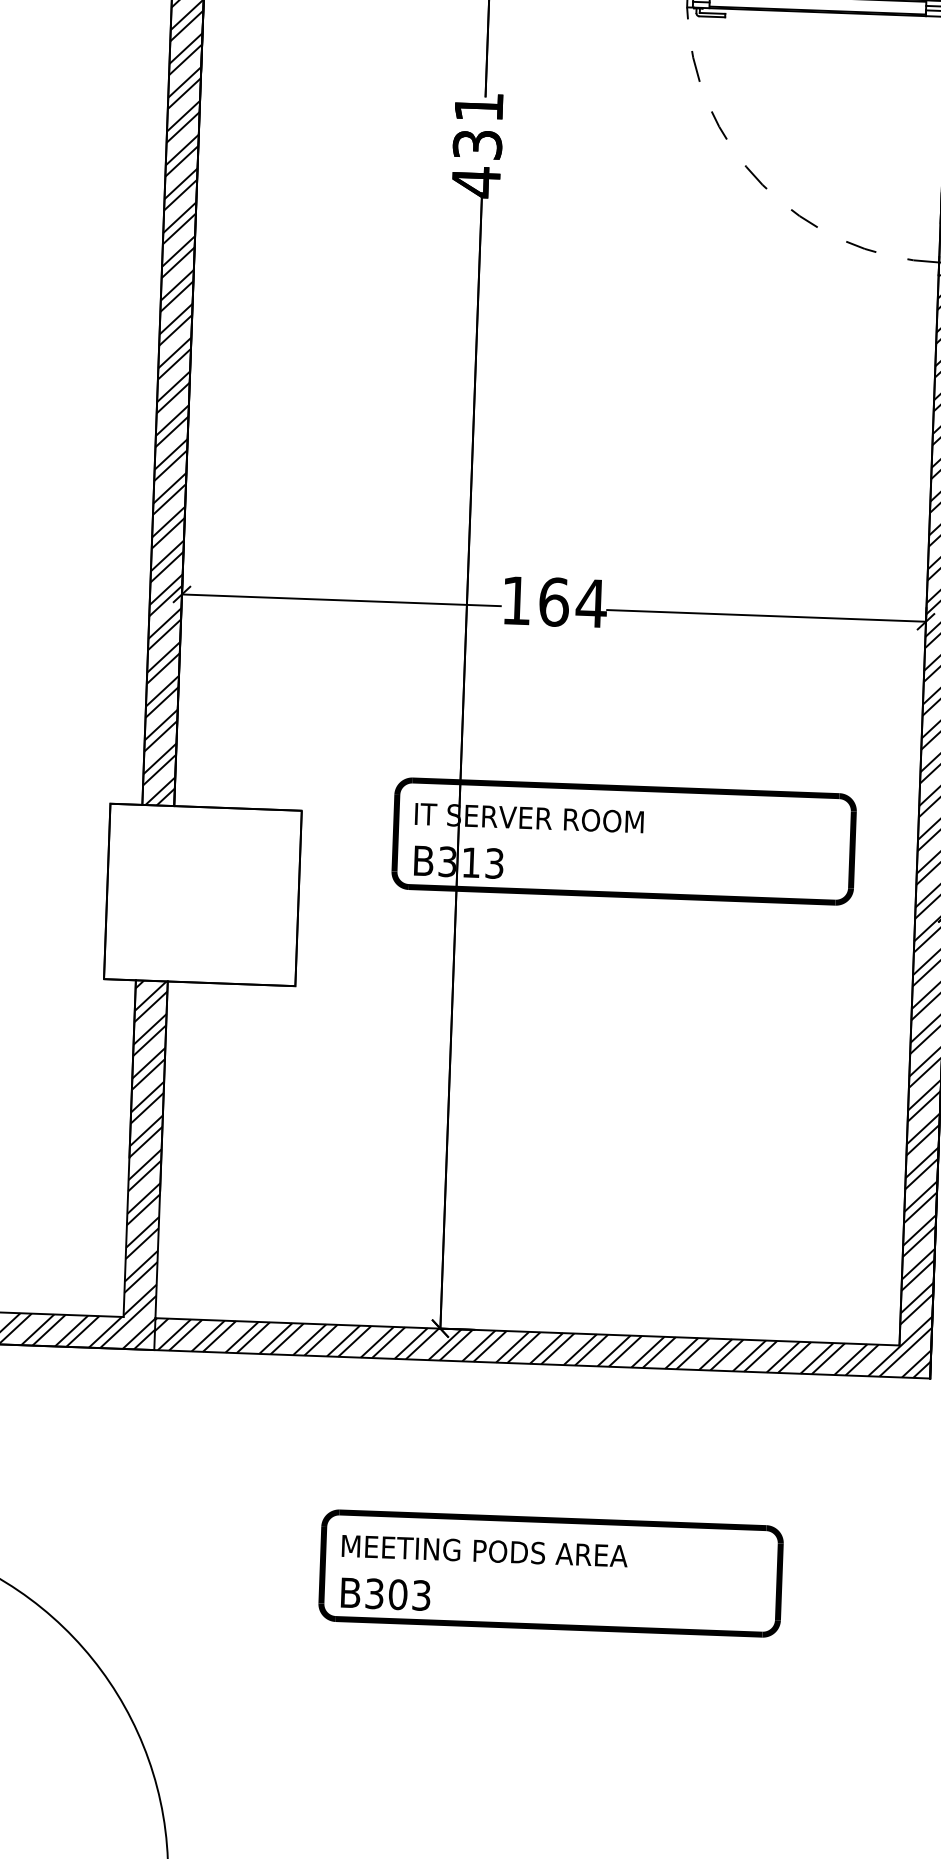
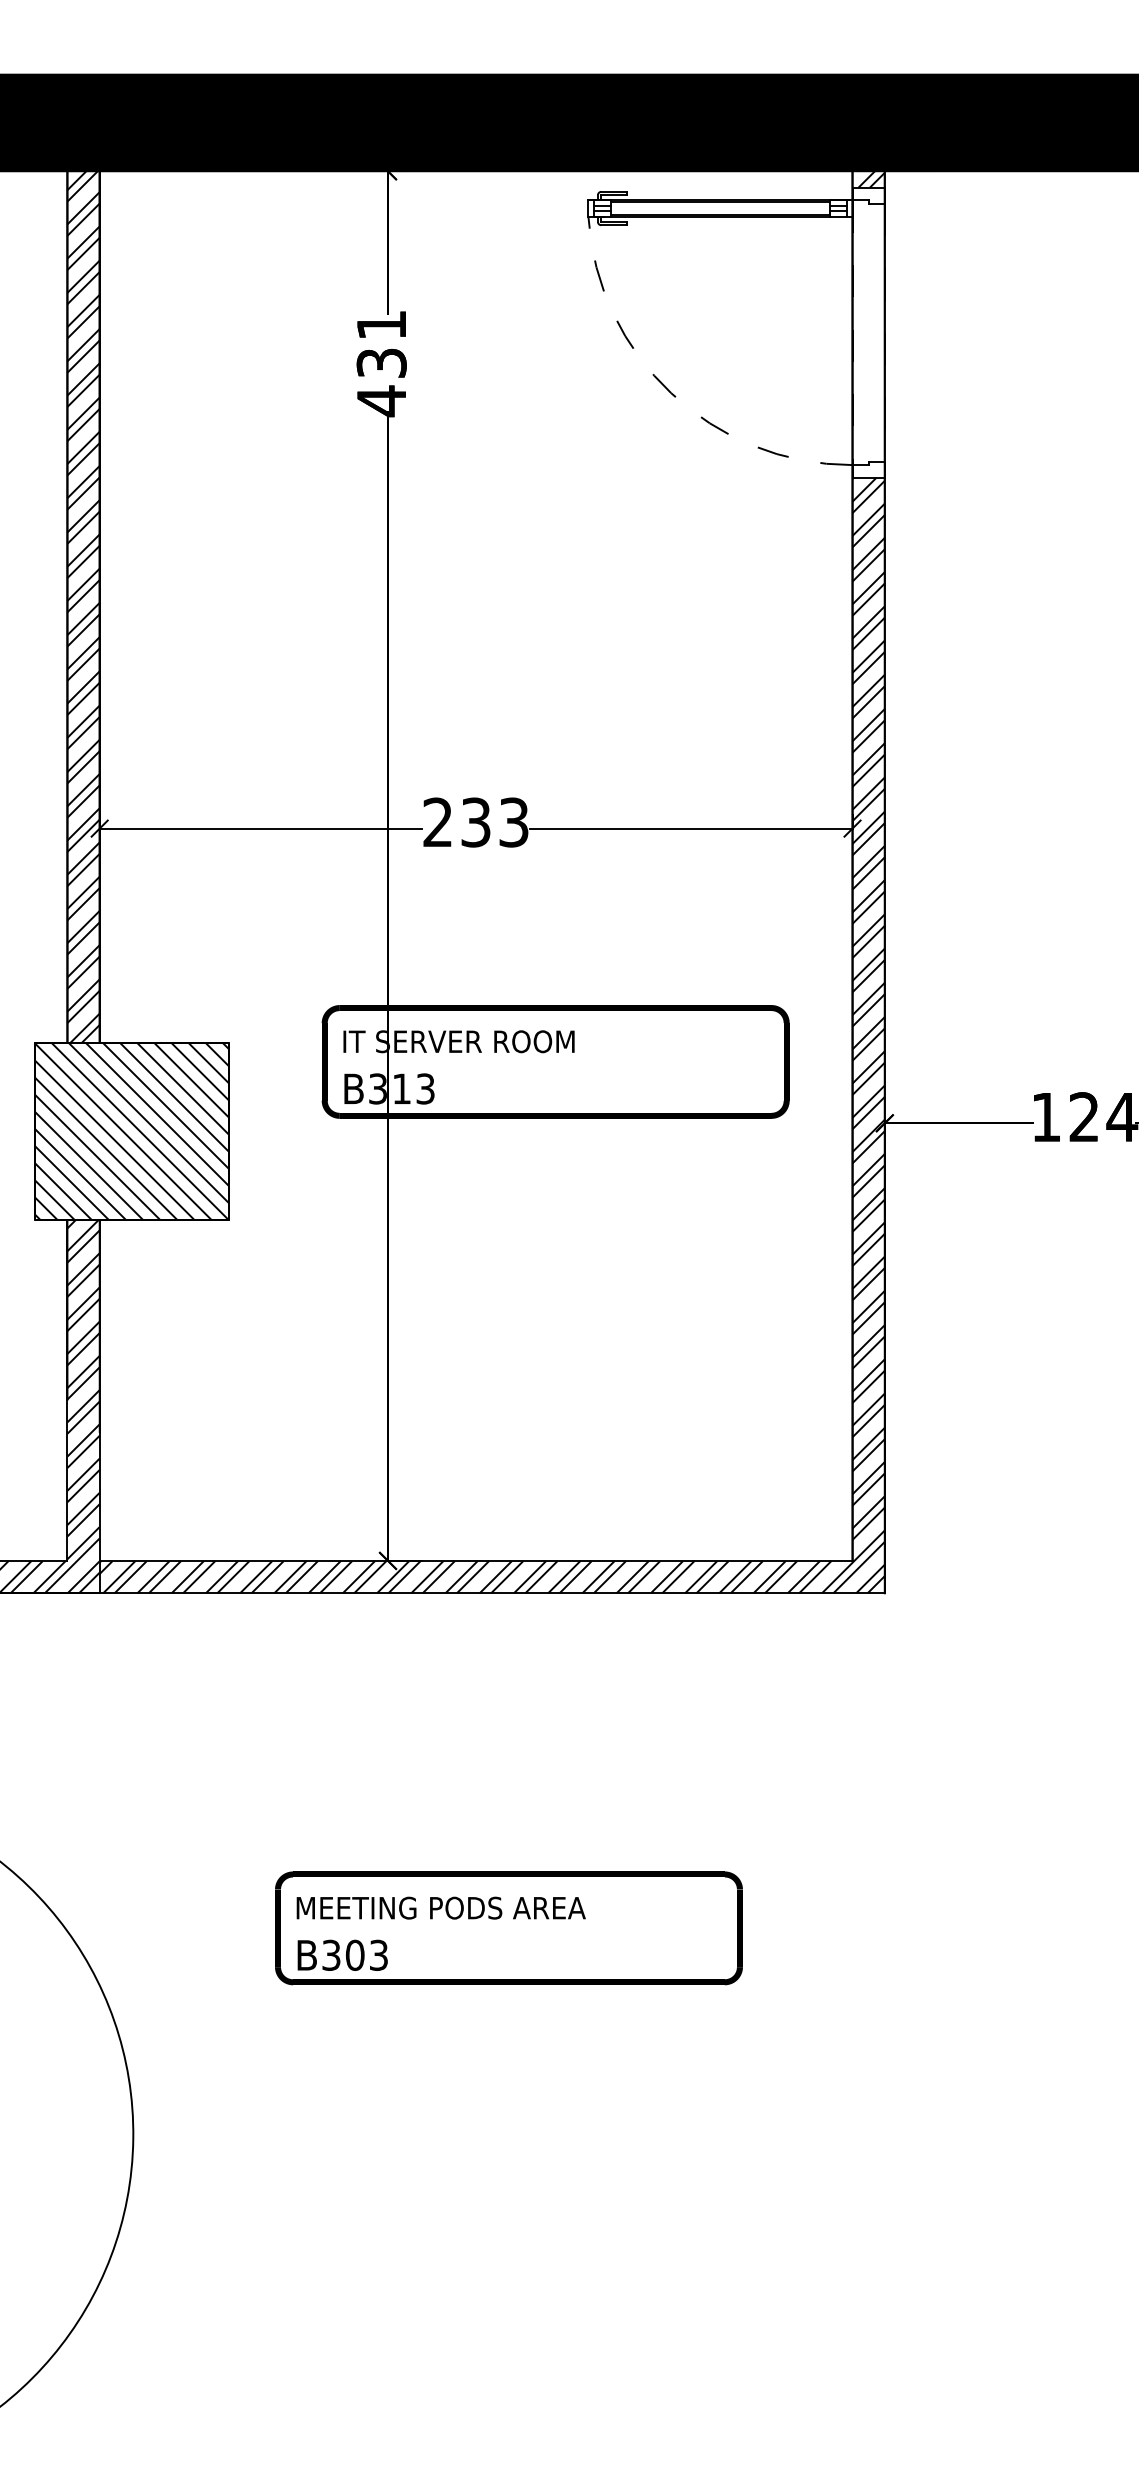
text: (554, 602) -> (476, 822), 164 -> 233
hatch: (202, 894) -> (131, 1131), added
text: (550, 1573) -> (508, 1928), moved

